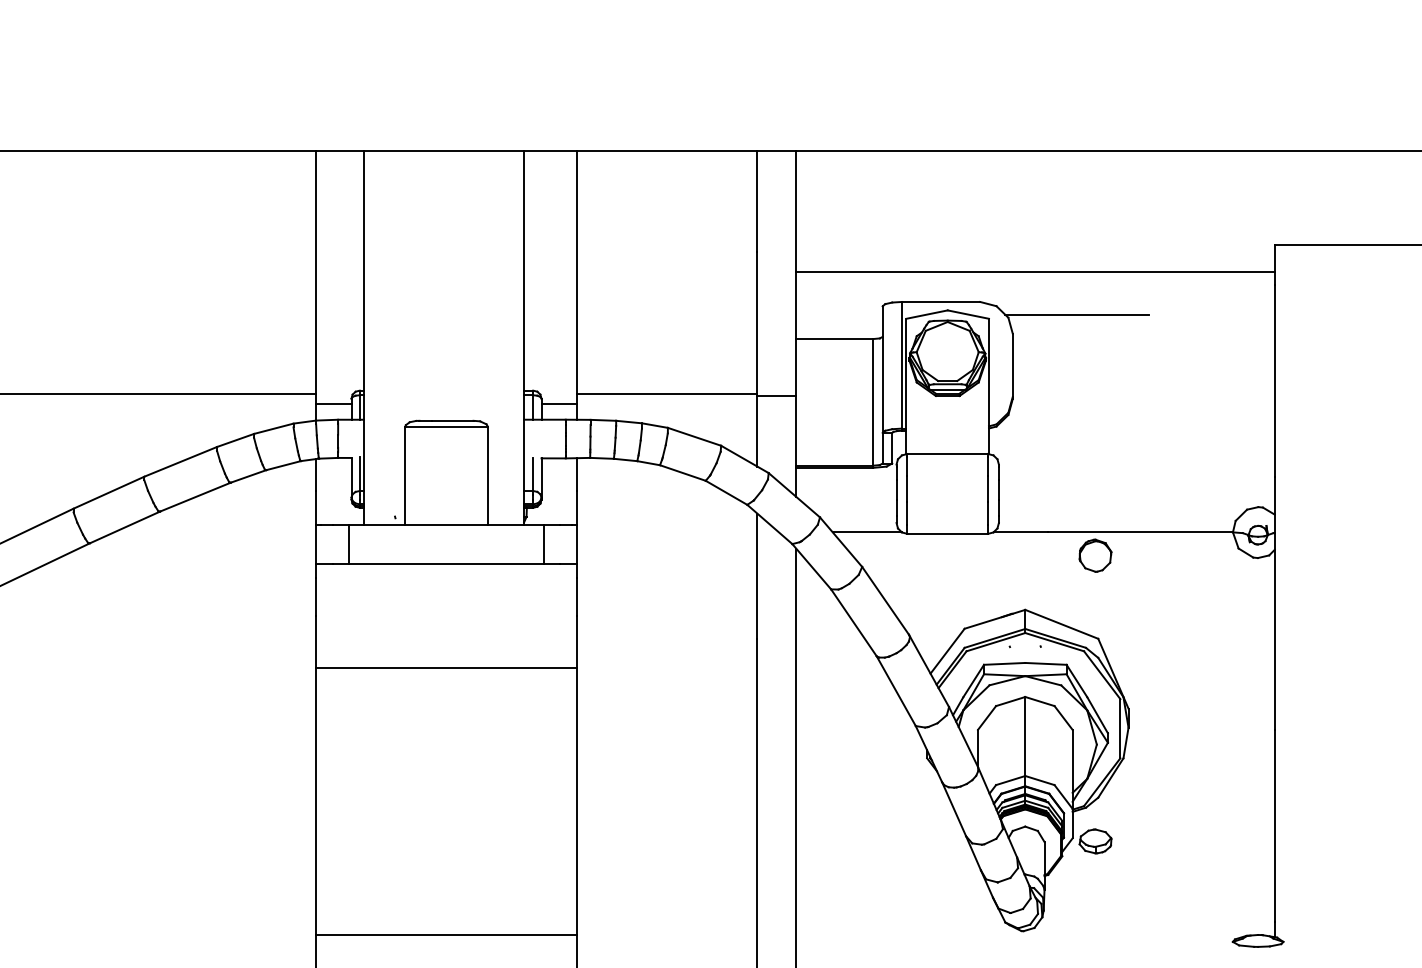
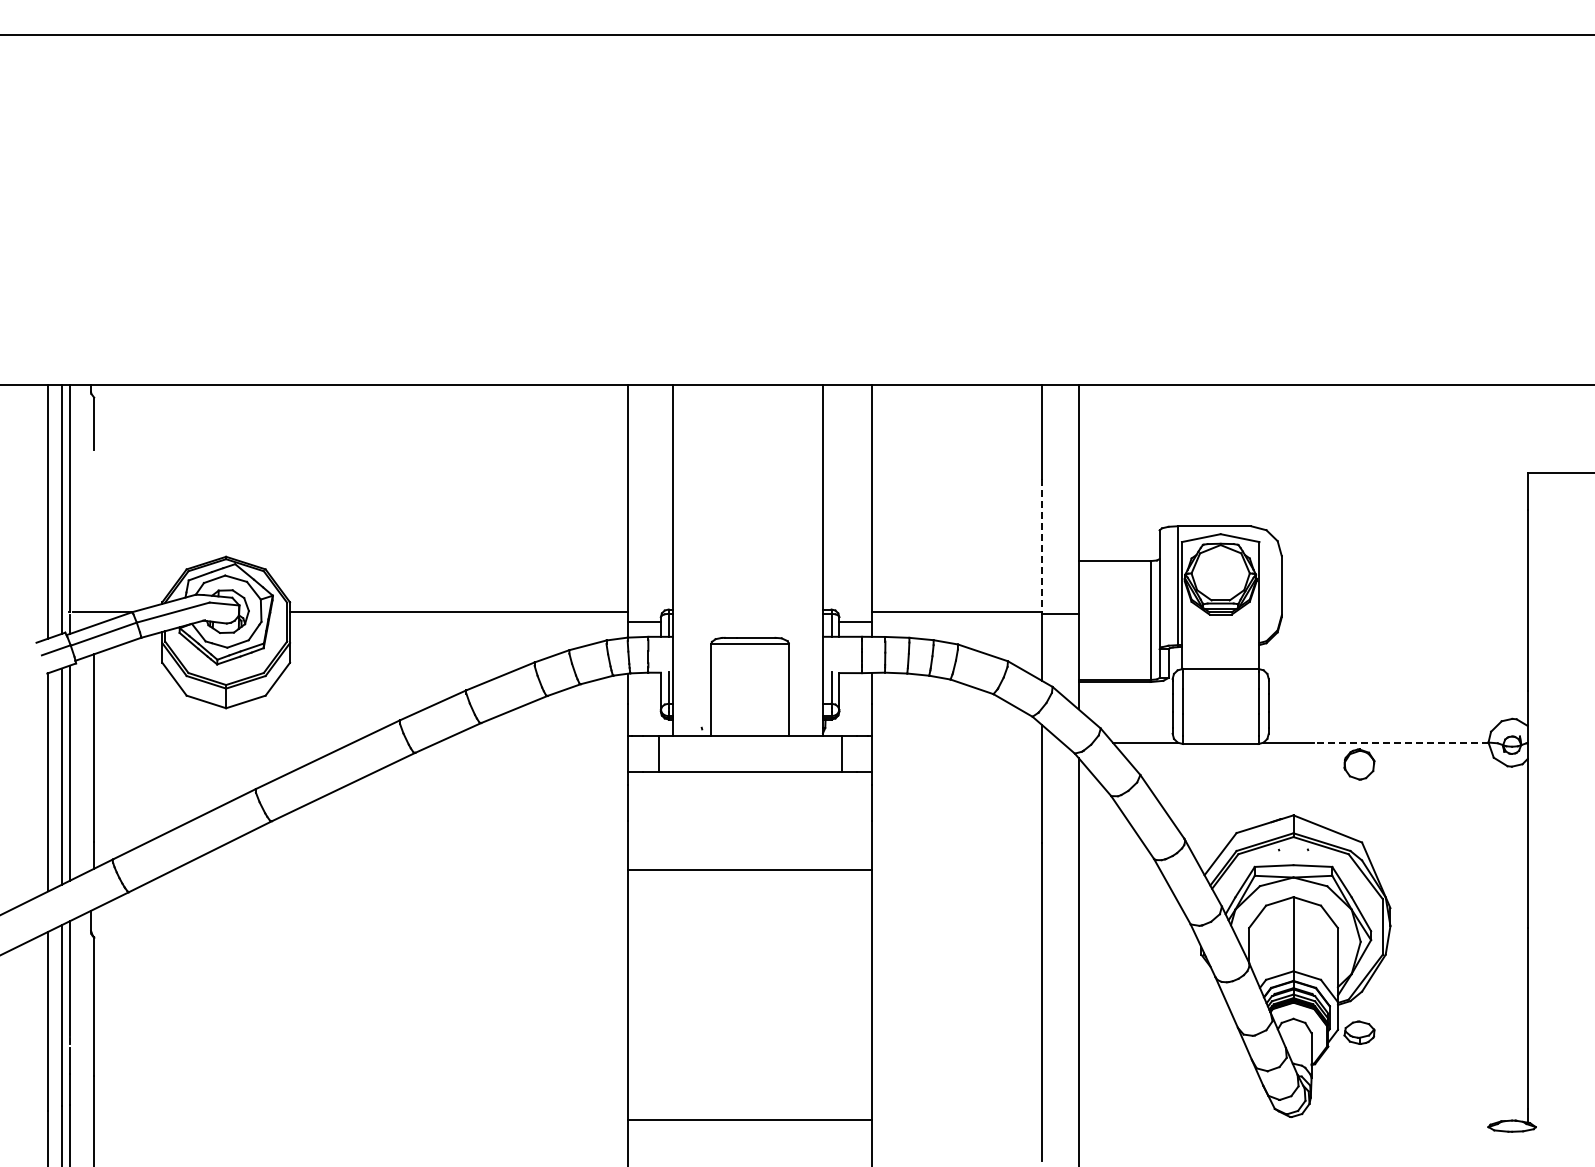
line: (1034, 271) -> (1302, 497), removed
line: (1076, 315) -> (1341, 538), removed
line: (756, 322) -> (1041, 545), solid -> dashed
line: (1139, 532) -> (1400, 742), solid -> dashed

